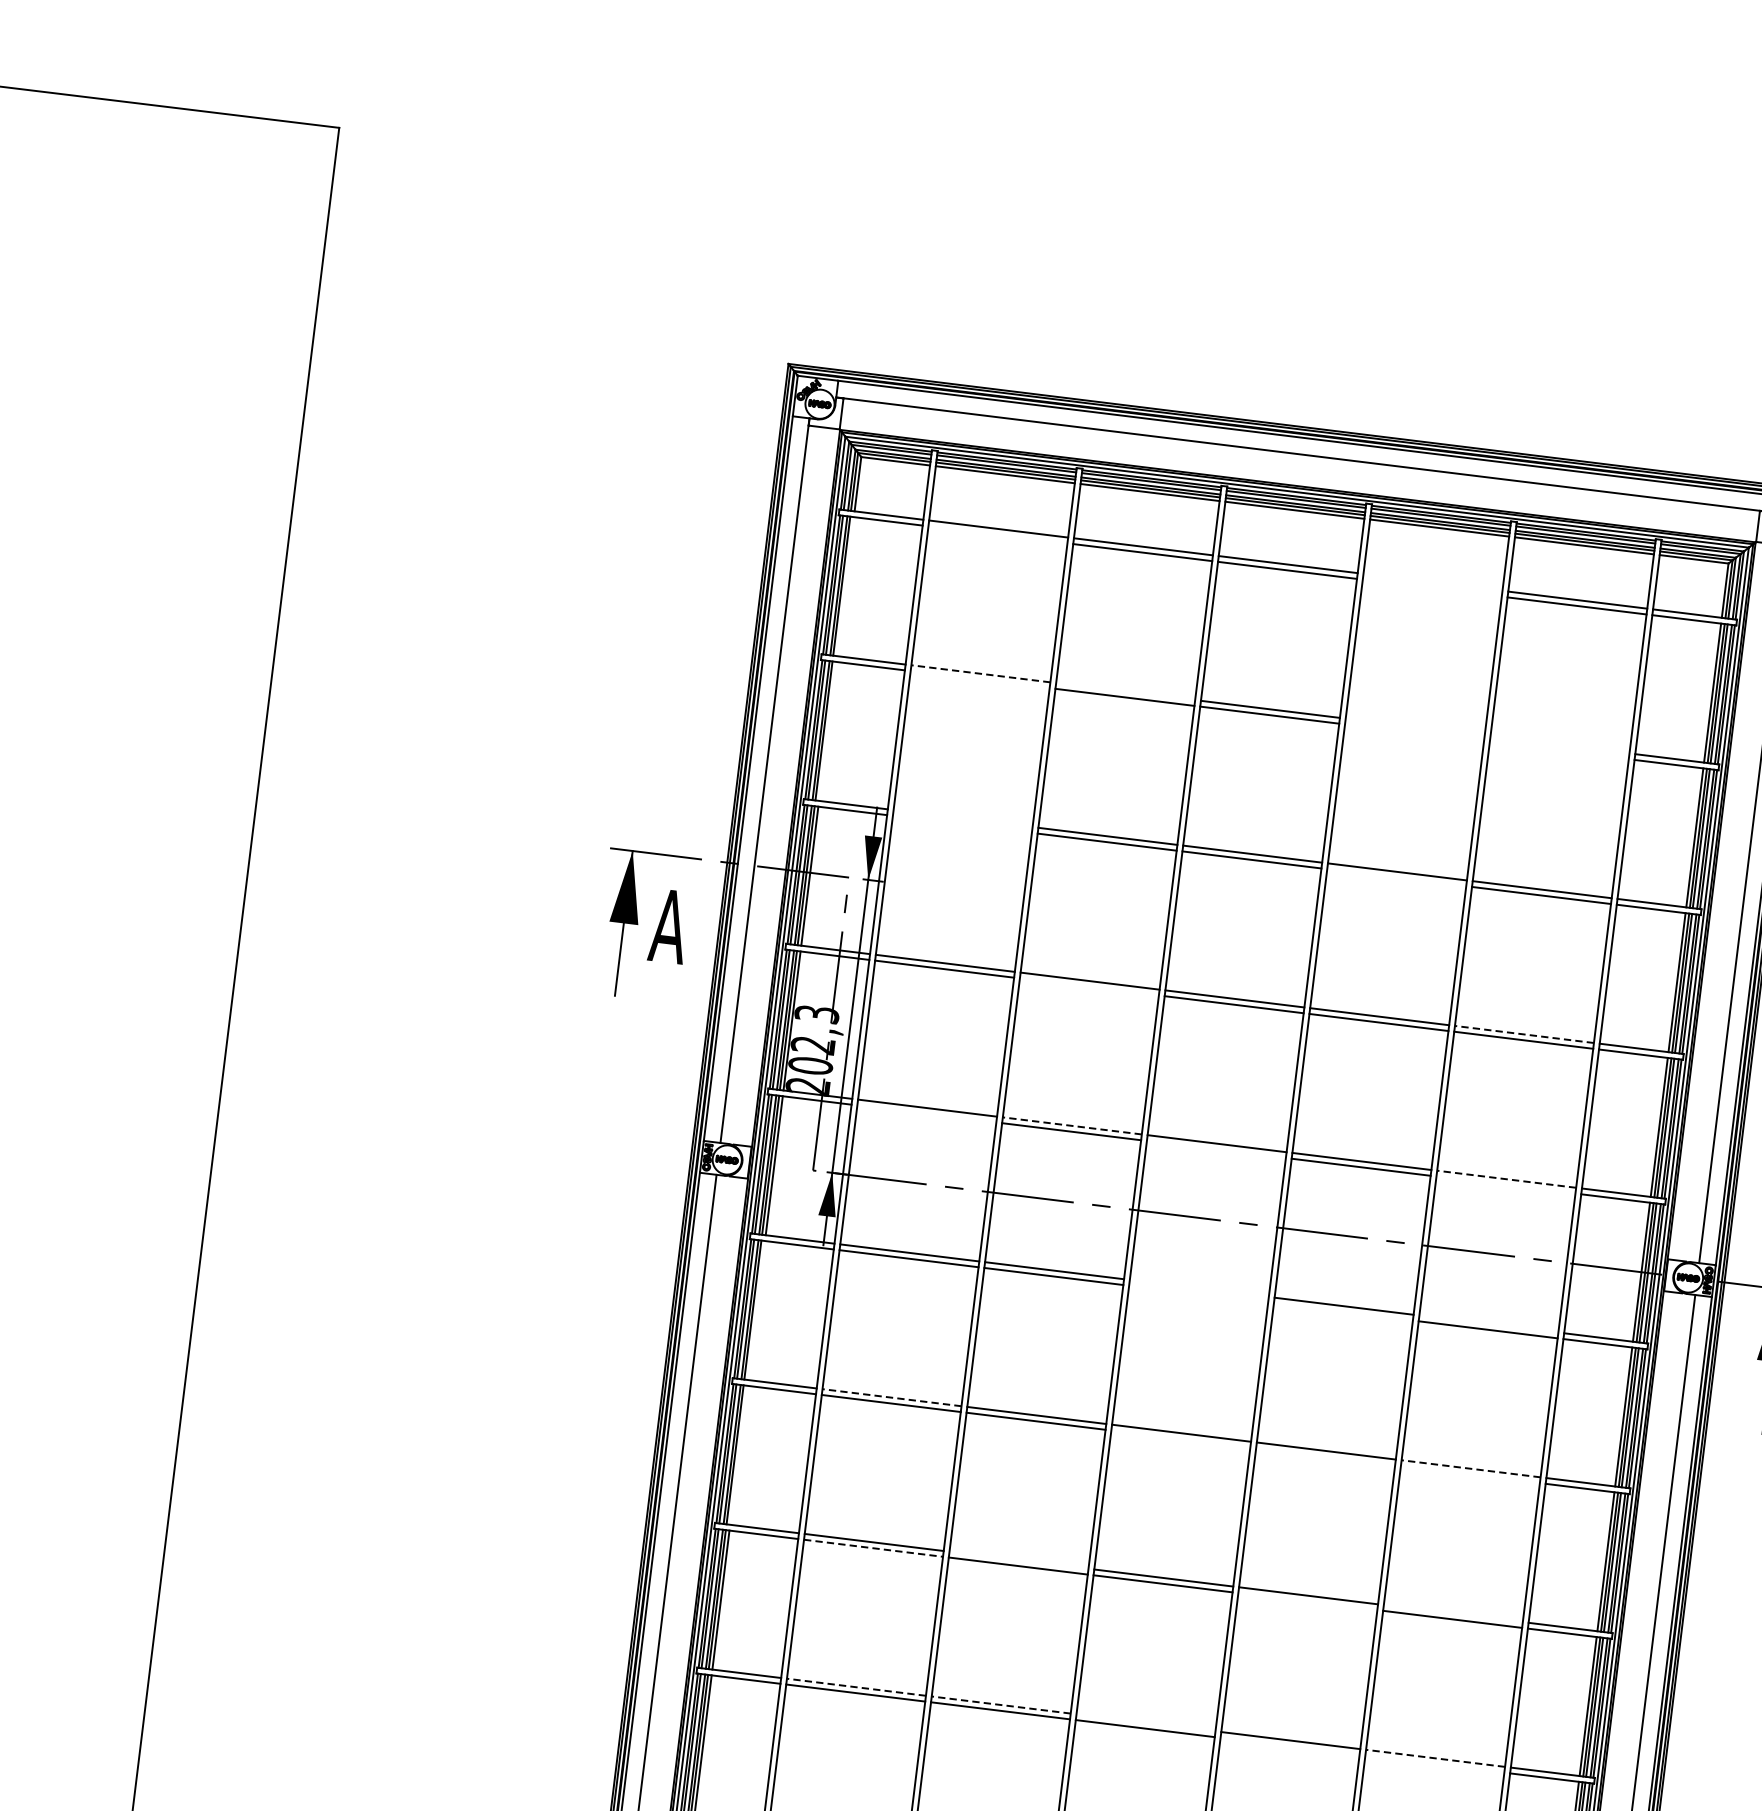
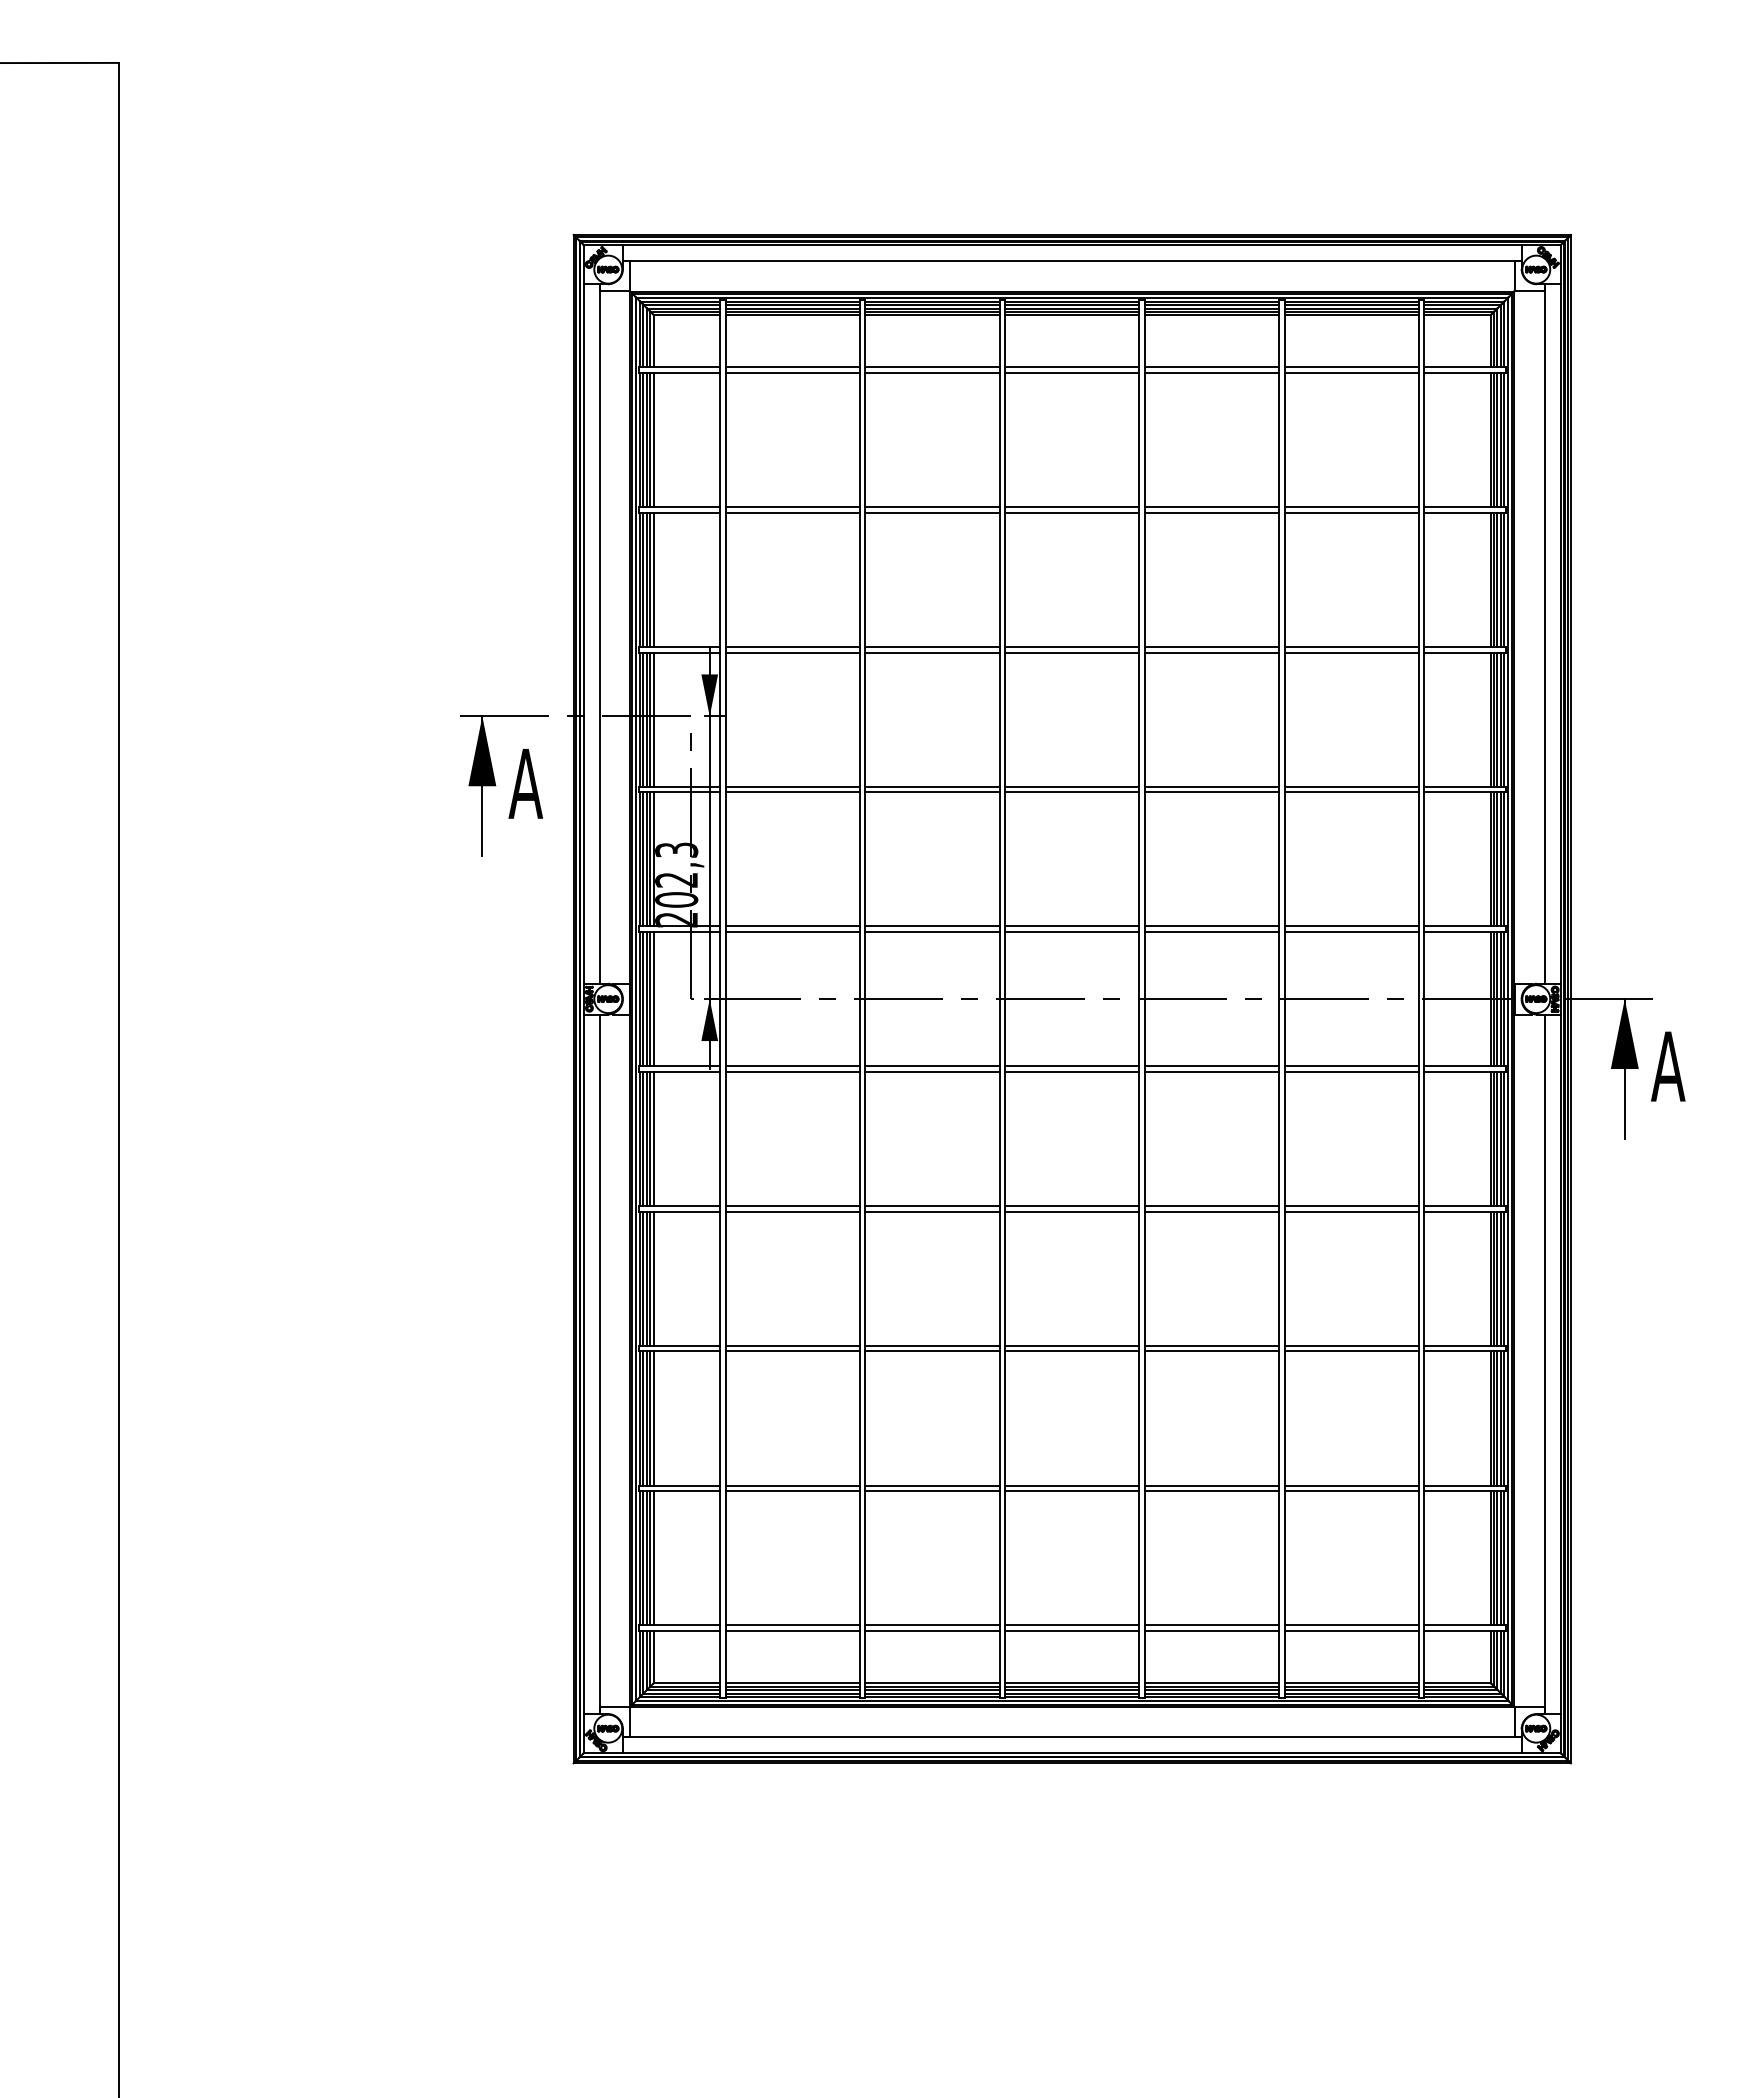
line: (997, 535) -> (792, 373), added
line: (1432, 582) -> (1211, 367), added
line: (845, 586) -> (653, 440), added
line: (1431, 588) -> (1211, 373), added
line: (980, 674) -> (792, 507), dashed -> solid
line: (979, 679) -> (792, 512), added
line: (1125, 691) -> (932, 507), added
line: (1414, 727) -> (1211, 507), added
line: (827, 730) -> (653, 579), added
line: (1413, 732) -> (1211, 512), added
line: (1559, 745) -> (1351, 507), added
line: (1559, 750) -> (1351, 512), added
line: (962, 818) -> (792, 646), added
line: (962, 824) -> (792, 652), added
line: (1396, 877) -> (1211, 652), added
line: (1089, 987) -> (932, 792), added
line: (1524, 1034) -> (1351, 786), dashed -> solid
line: (926, 1114) -> (792, 932), added
line: (1072, 1125) -> (932, 926), dashed -> solid
line: (1216, 1149) -> (1072, 932), added
line: (1506, 1179) -> (1351, 926), dashed -> solid
line: (1505, 1185) -> (1351, 932), added
line: (1199, 1288) -> (1072, 1066), added
line: (1198, 1293) -> (1072, 1071), added
line: (756, 1310) -> (653, 1138), added
line: (1342, 1311) -> (1211, 1071), added
line: (1488, 1324) -> (1351, 1066), added
line: (891, 1397) -> (792, 1205), dashed -> solid
line: (1181, 1438) -> (1072, 1211), added
line: (738, 1455) -> (653, 1278), added
line: (1325, 1456) -> (1211, 1211), added
line: (1470, 1468) -> (1351, 1205), dashed -> solid
line: (1470, 1474) -> (1351, 1211), added
line: (874, 1548) -> (793, 1351), dashed -> solid
line: (1019, 1559) -> (932, 1345), added
line: (1307, 1601) -> (1211, 1351), added
line: (1453, 1613) -> (1351, 1345), added
line: (856, 1687) -> (792, 1485), dashed -> solid
line: (1001, 1705) -> (932, 1485), dashed -> solid
line: (1146, 1722) -> (1072, 1485), added
line: (1289, 1746) -> (1211, 1491), added
line: (1435, 1758) -> (1351, 1485), dashed -> solid
line: (1434, 1764) -> (1351, 1491), added

